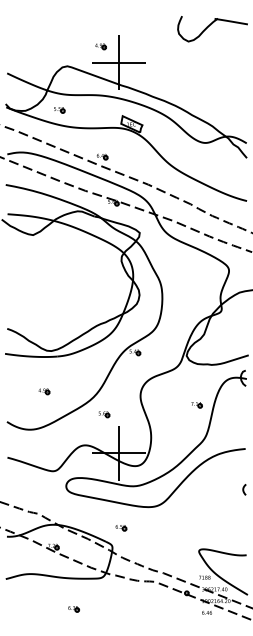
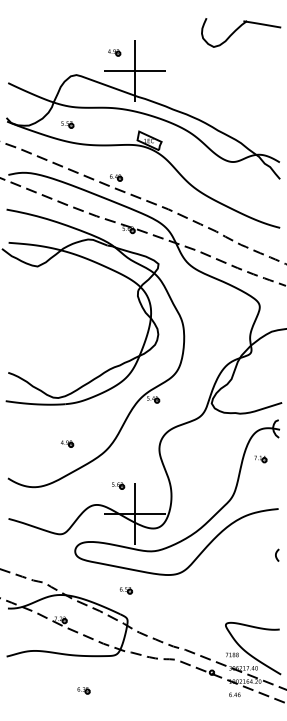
part: (44, 391) -> (67, 443), moved
part: (196, 405) -> (260, 459), moved
part: (104, 414) -> (118, 485), moved
part: (121, 528) -> (126, 591), moved

